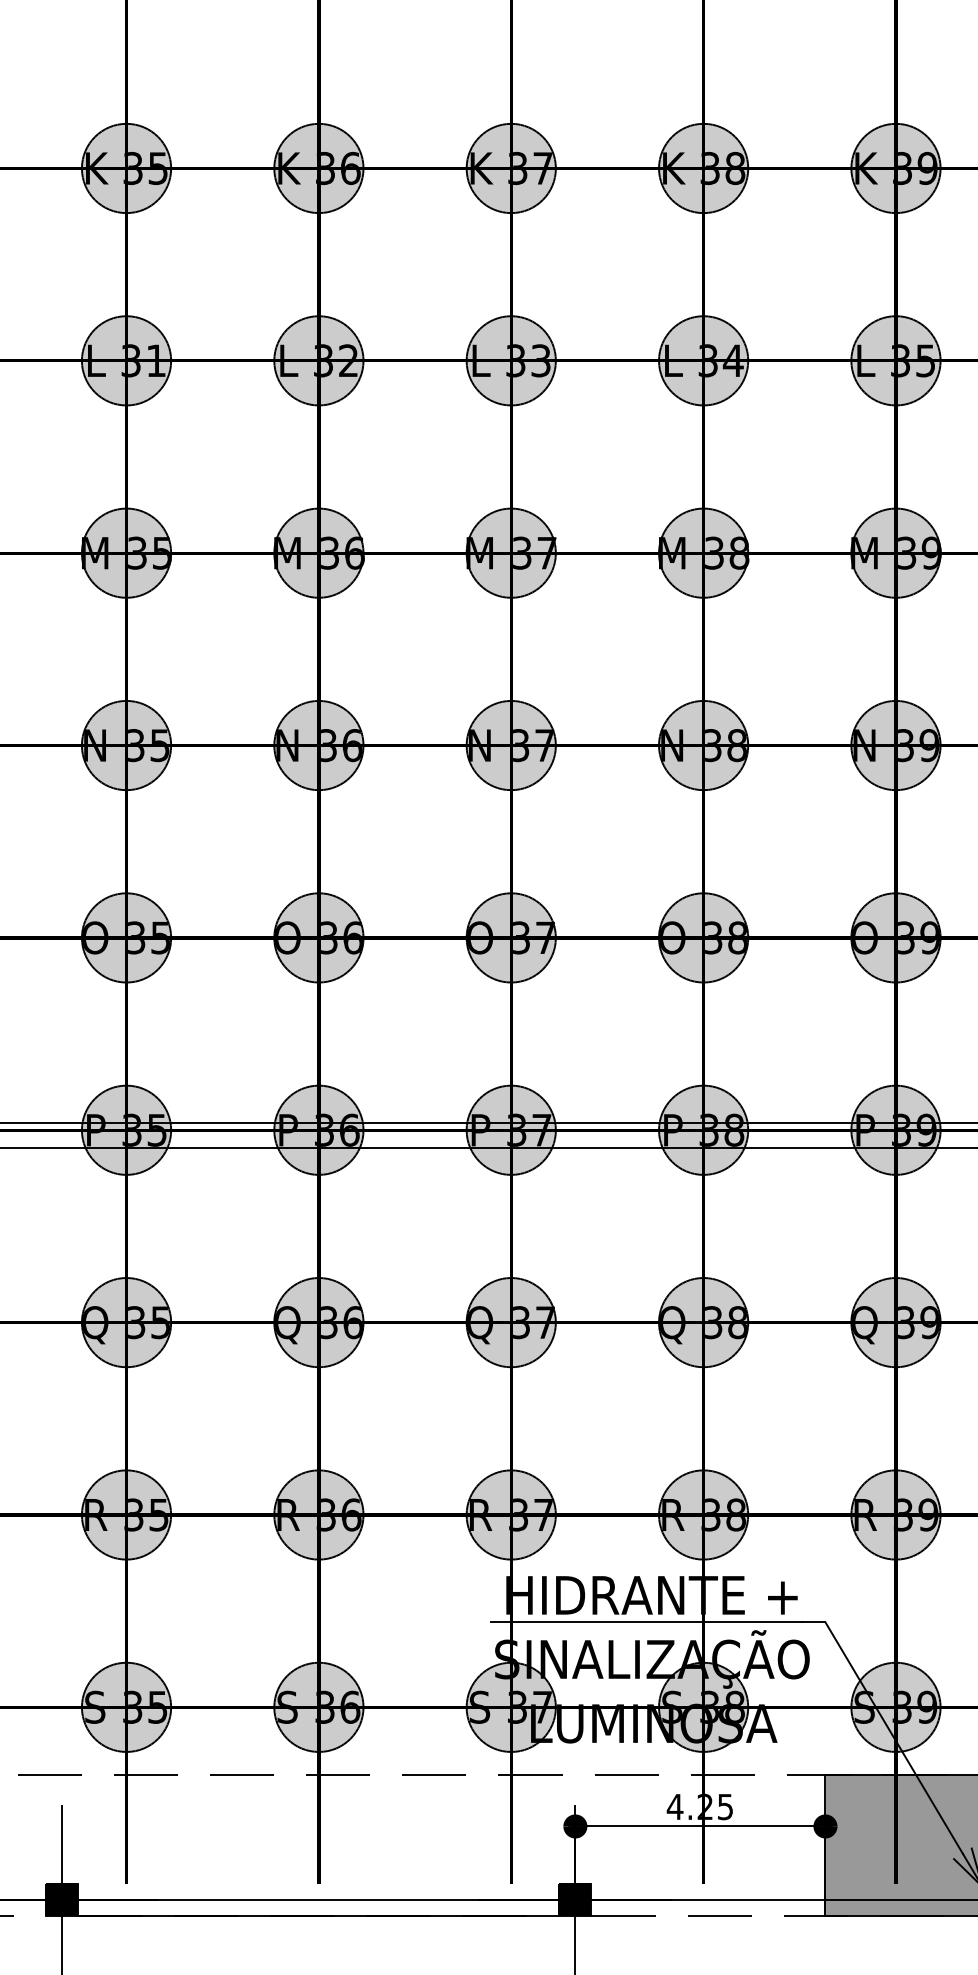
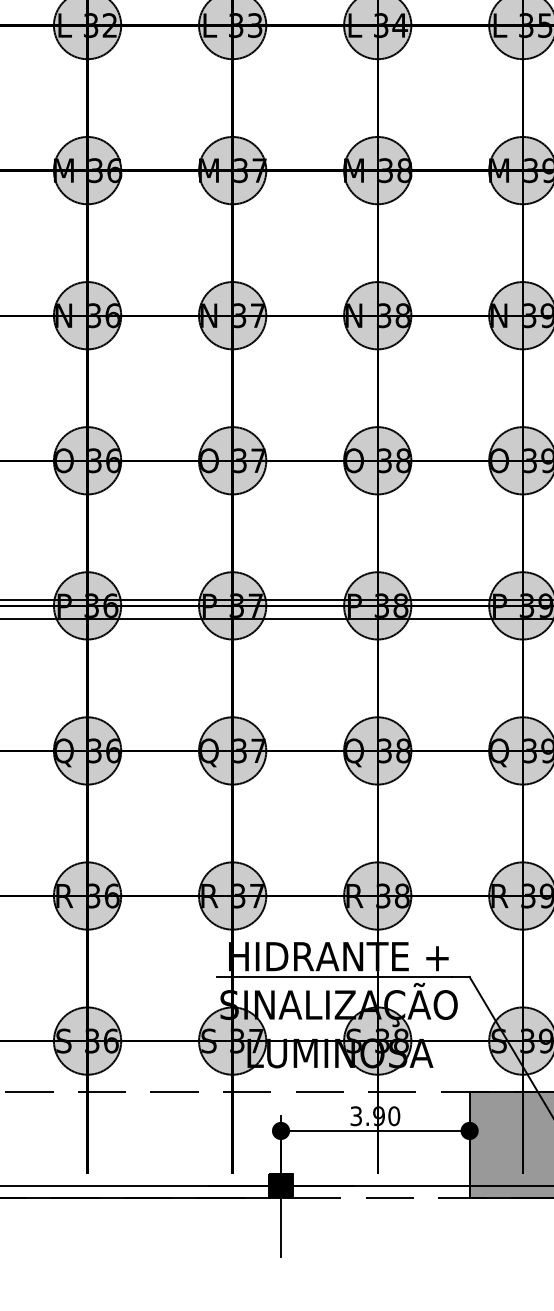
text: (699, 1806) -> (374, 1115), 4.25 -> 3.90

